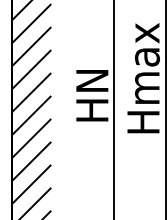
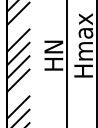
line: (31, 47) -> (18, 27), removed
line: (31, 160) -> (18, 93), removed

